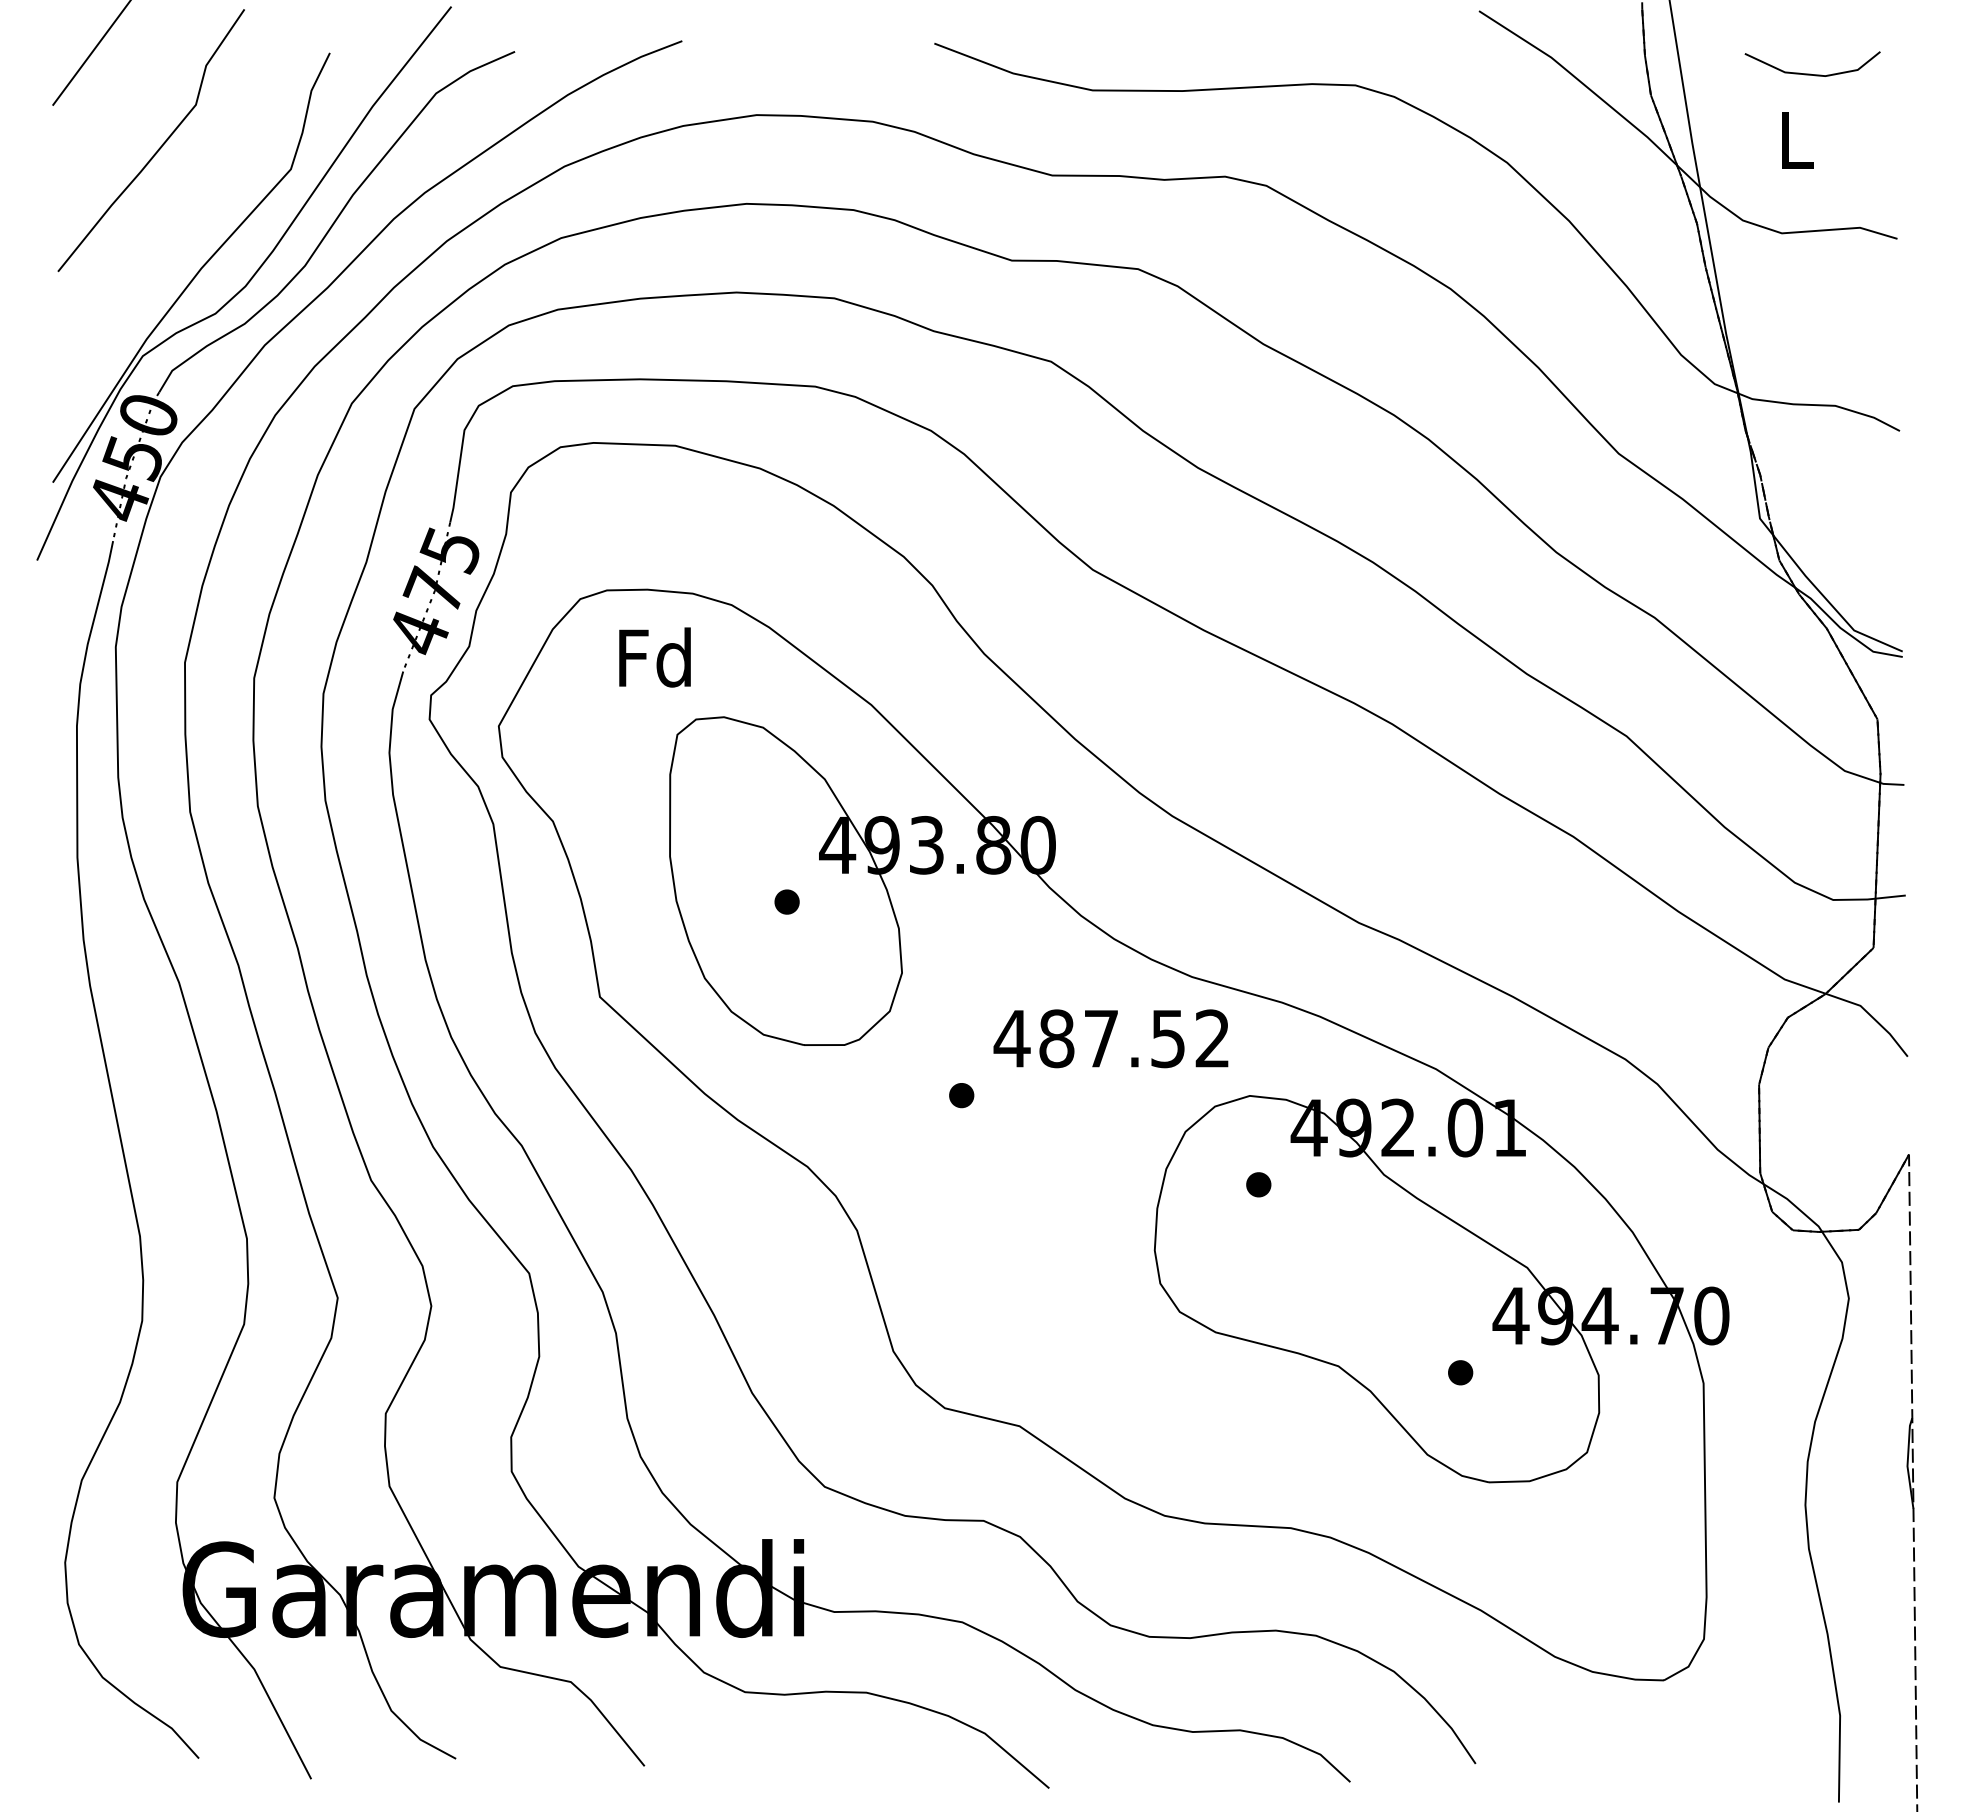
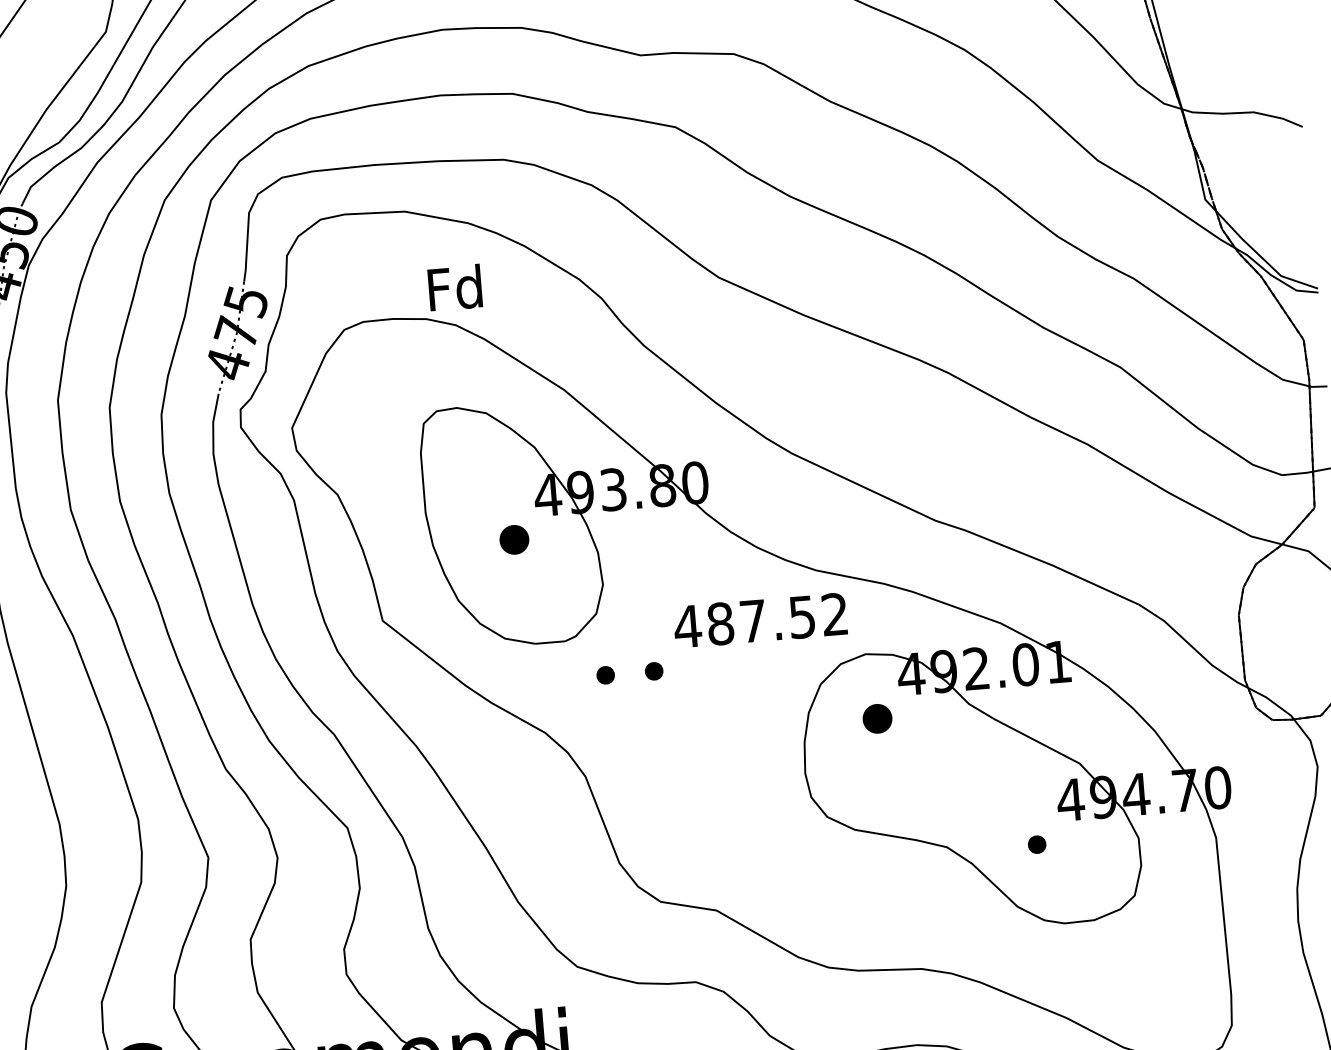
text: (654, 657) -> (454, 287), moved
part: (786, 901) -> (513, 539), size x1.6
part: (895, 1095) -> (605, 675), added
part: (1258, 1184) -> (877, 718), size x1.6

